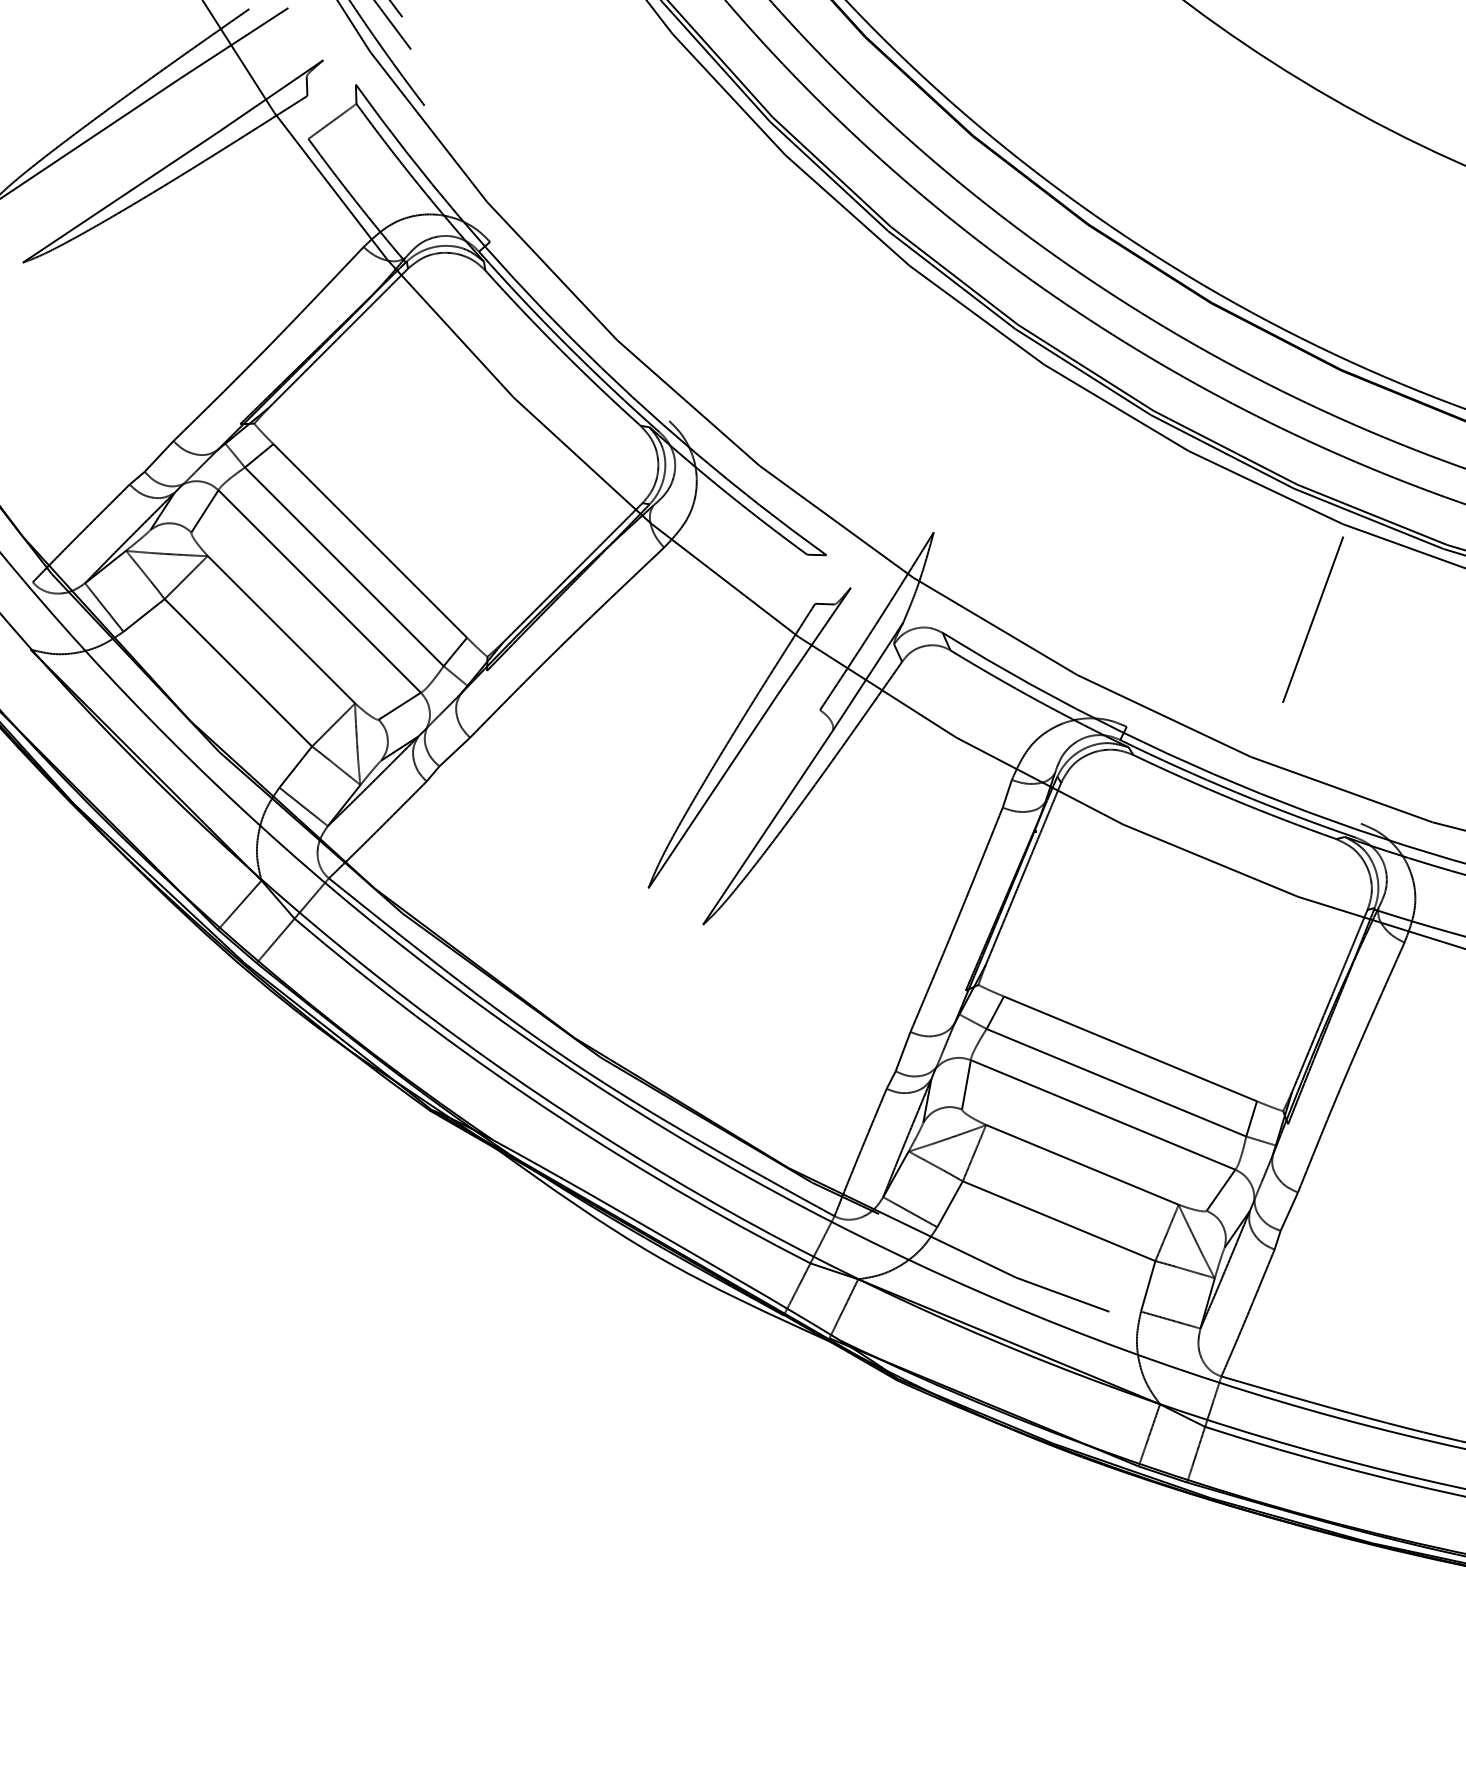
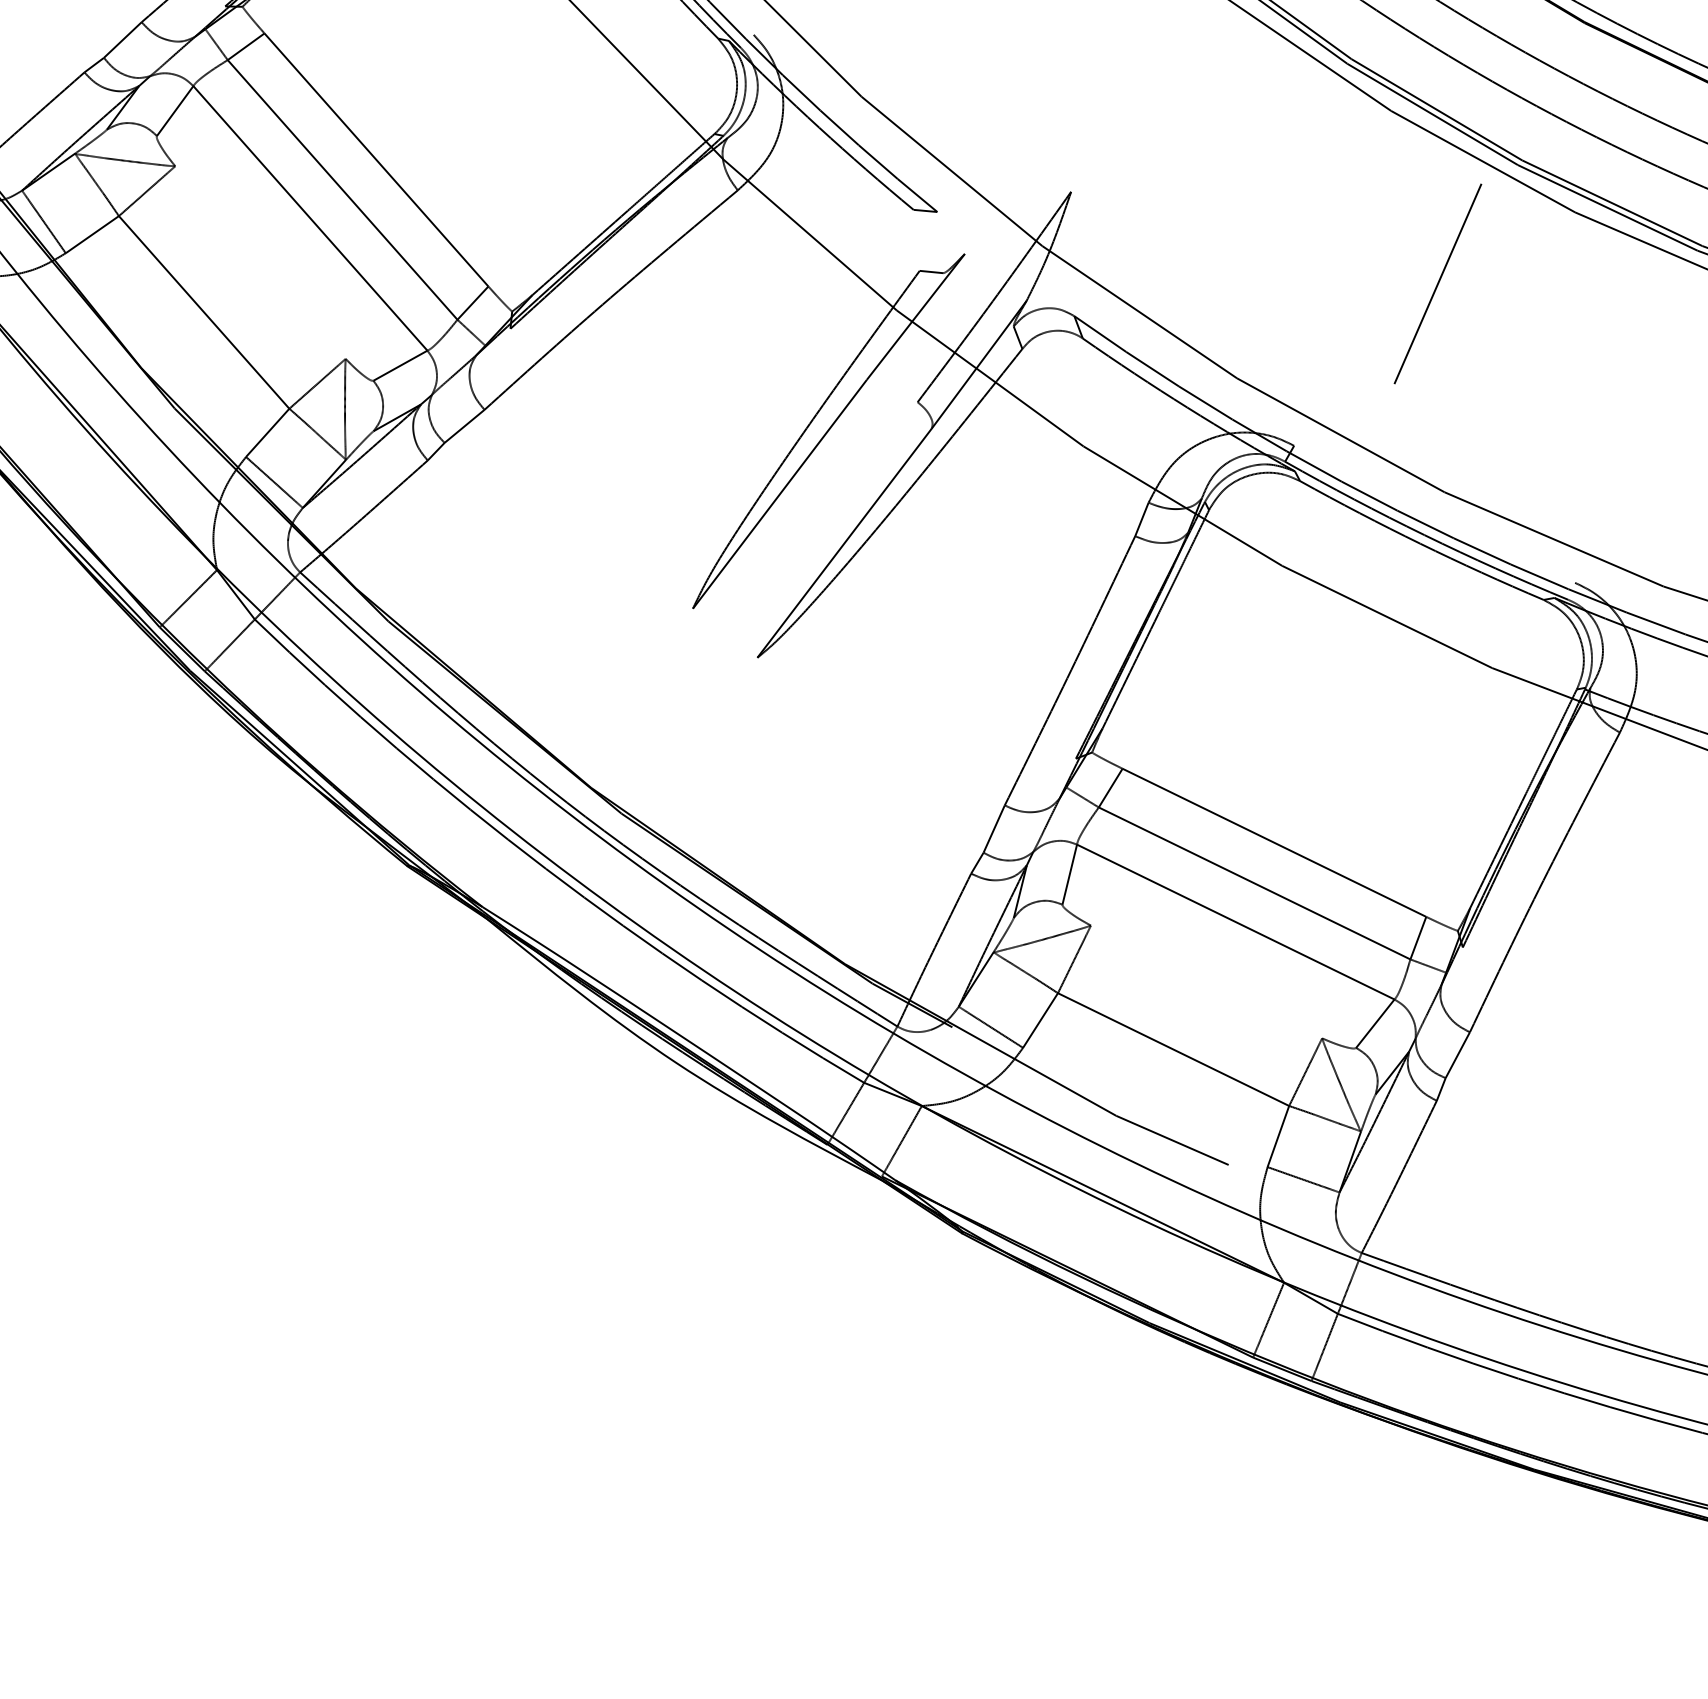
line: (1312, 619) -> (1437, 283), moved
line: (281, 629) -> (260, 262), removed
line: (1082, 1164) -> (1206, 981), removed

